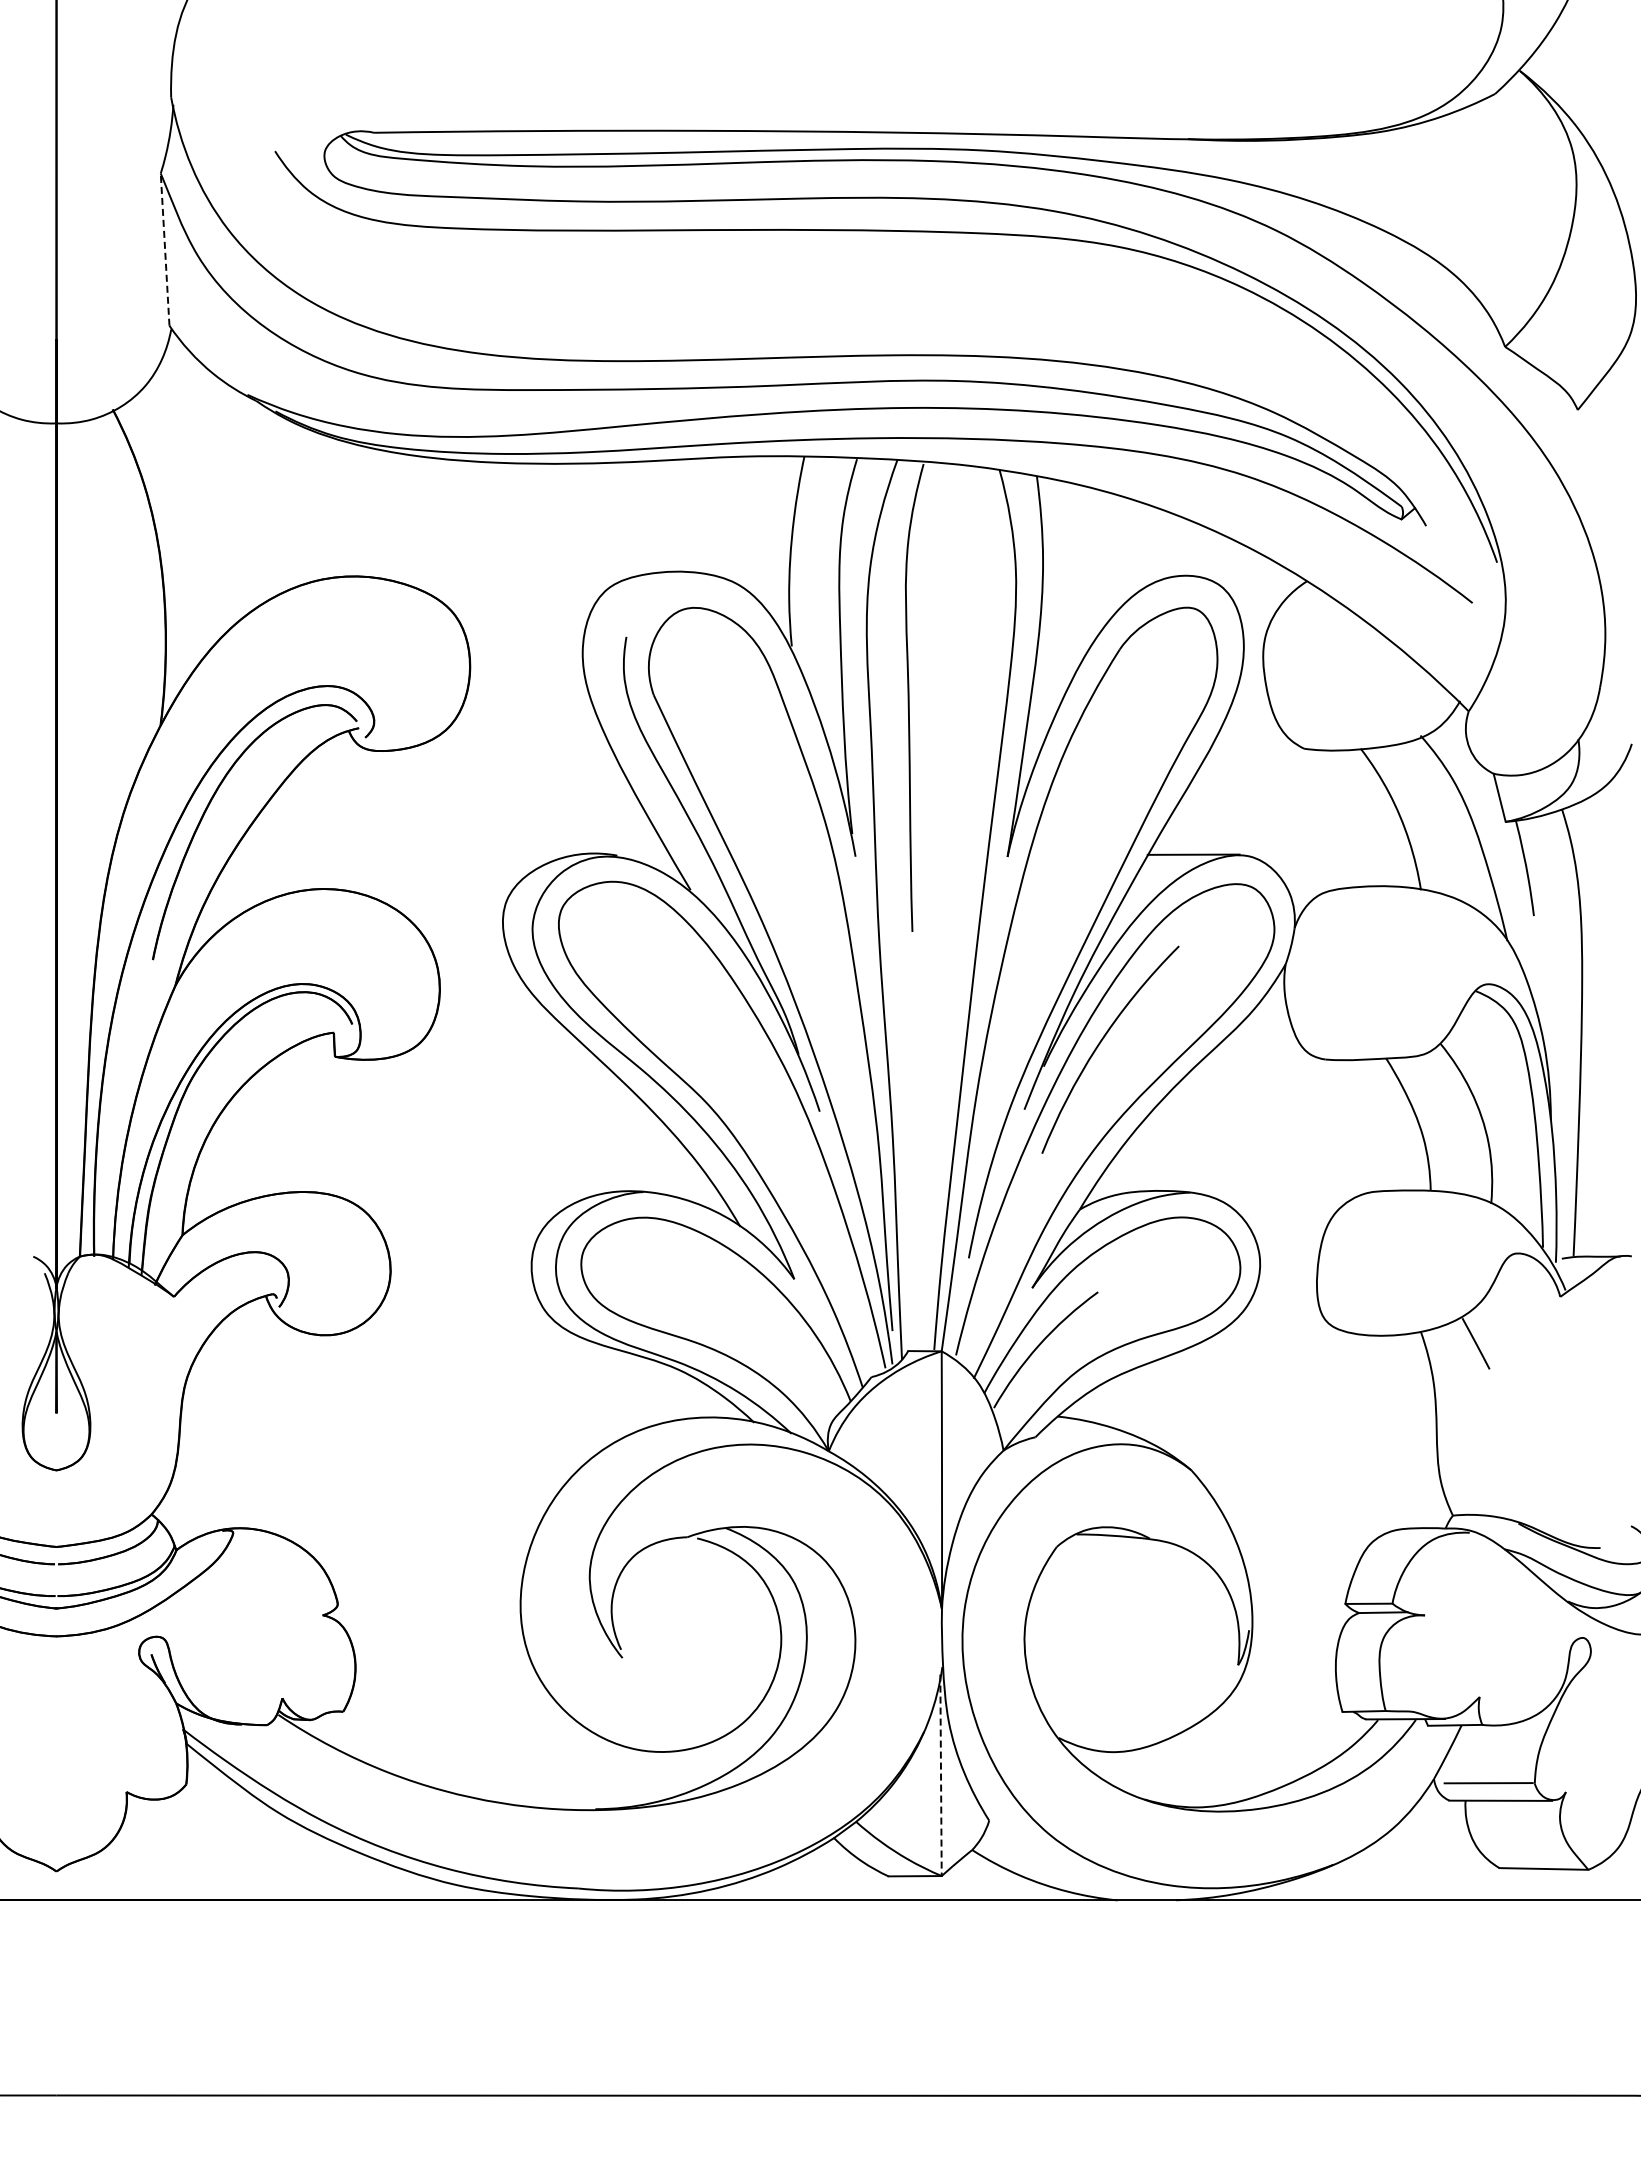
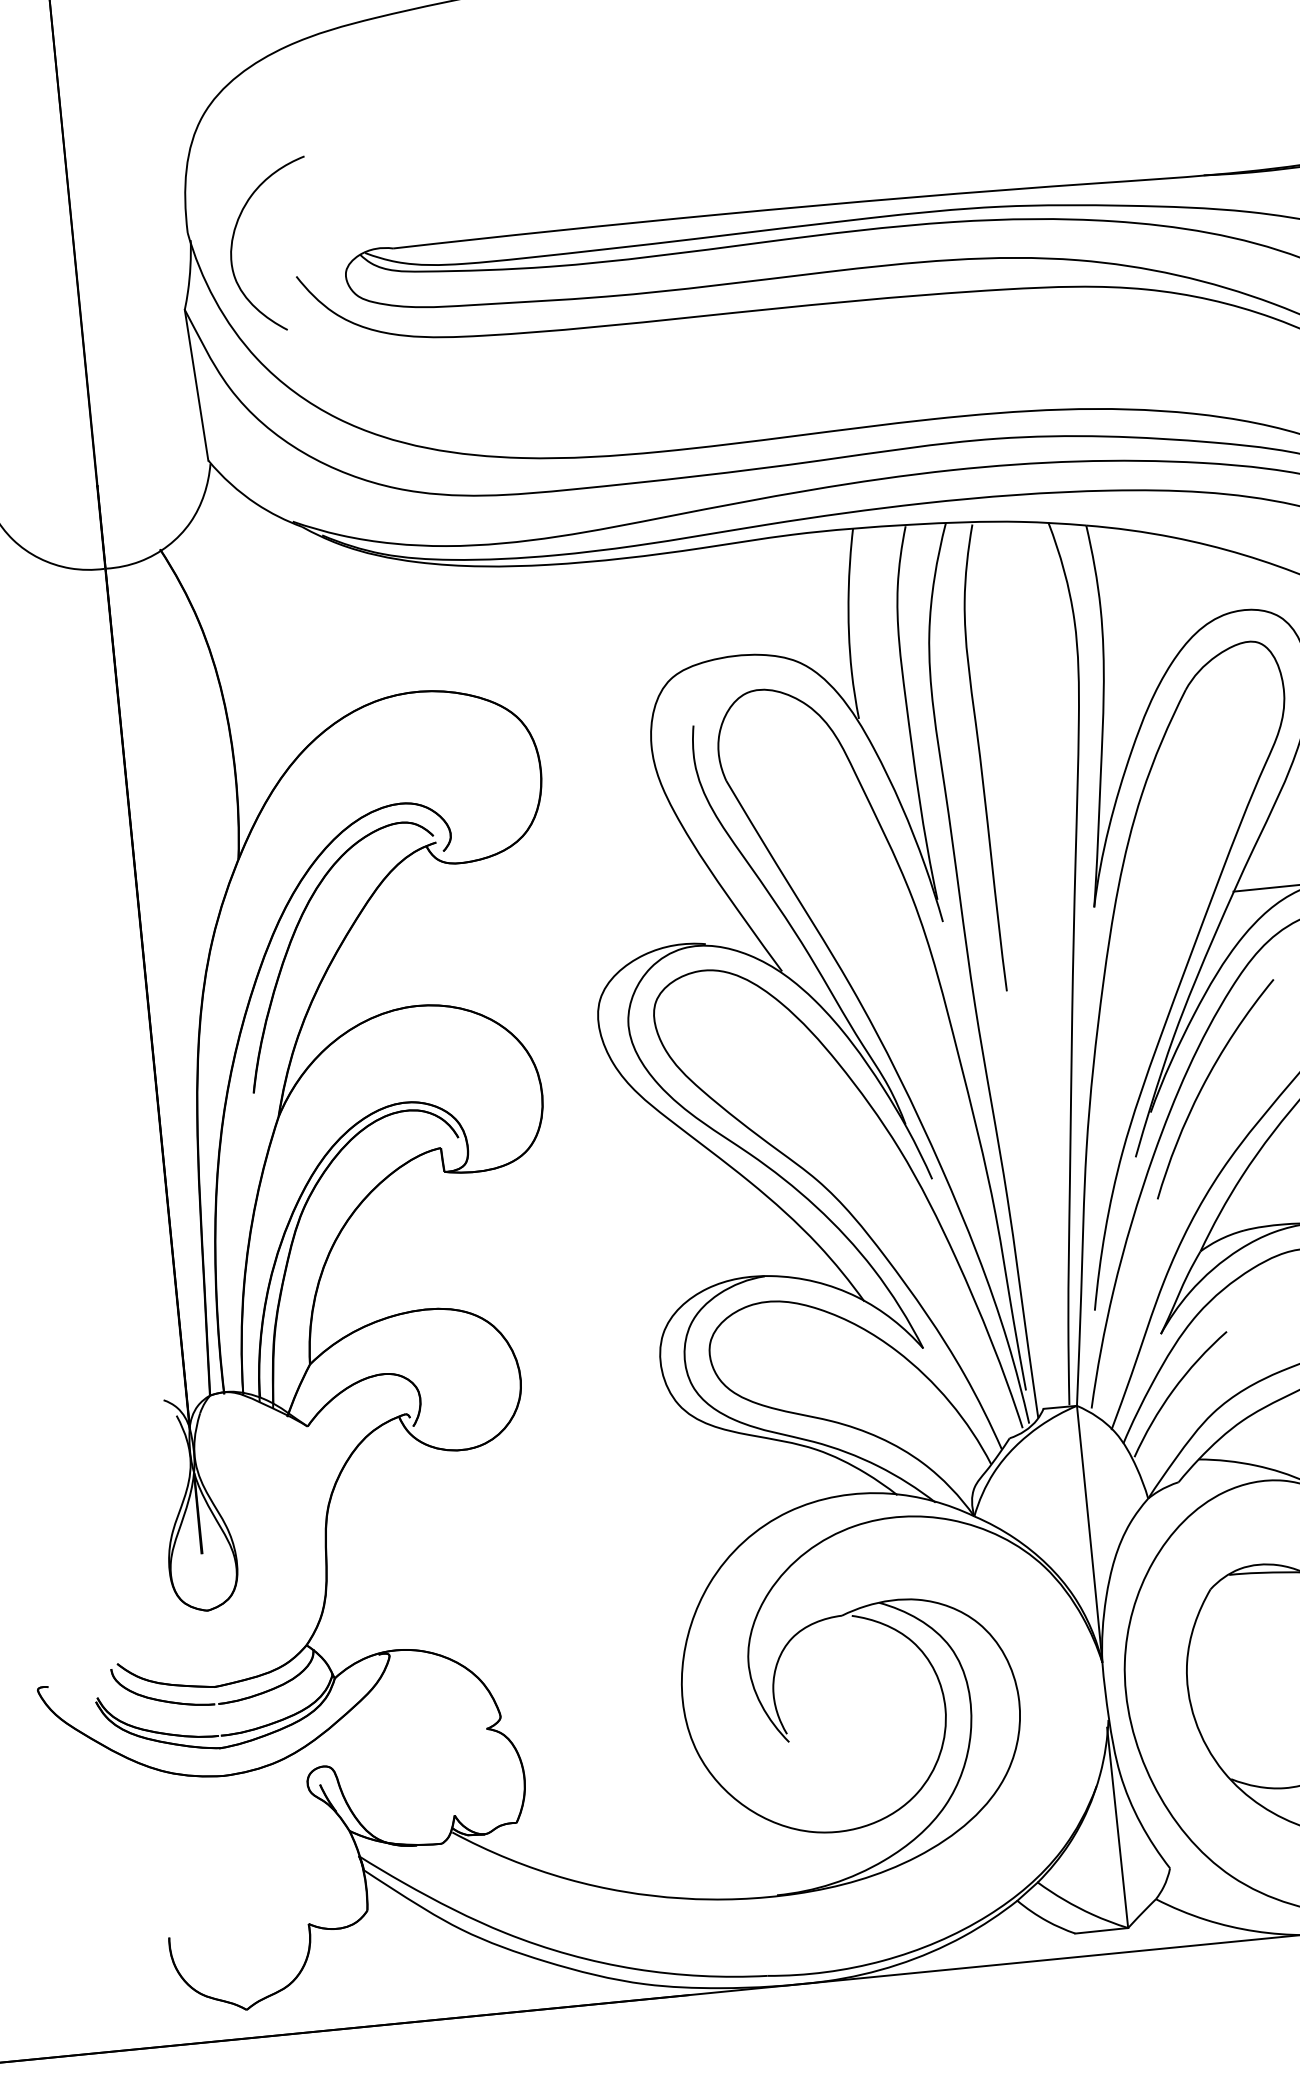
curve: (217, 104) -> (234, 235), added
line: (165, 249) -> (196, 385), dashed -> solid
line: (941, 1775) -> (1118, 1828), dashed -> solid

